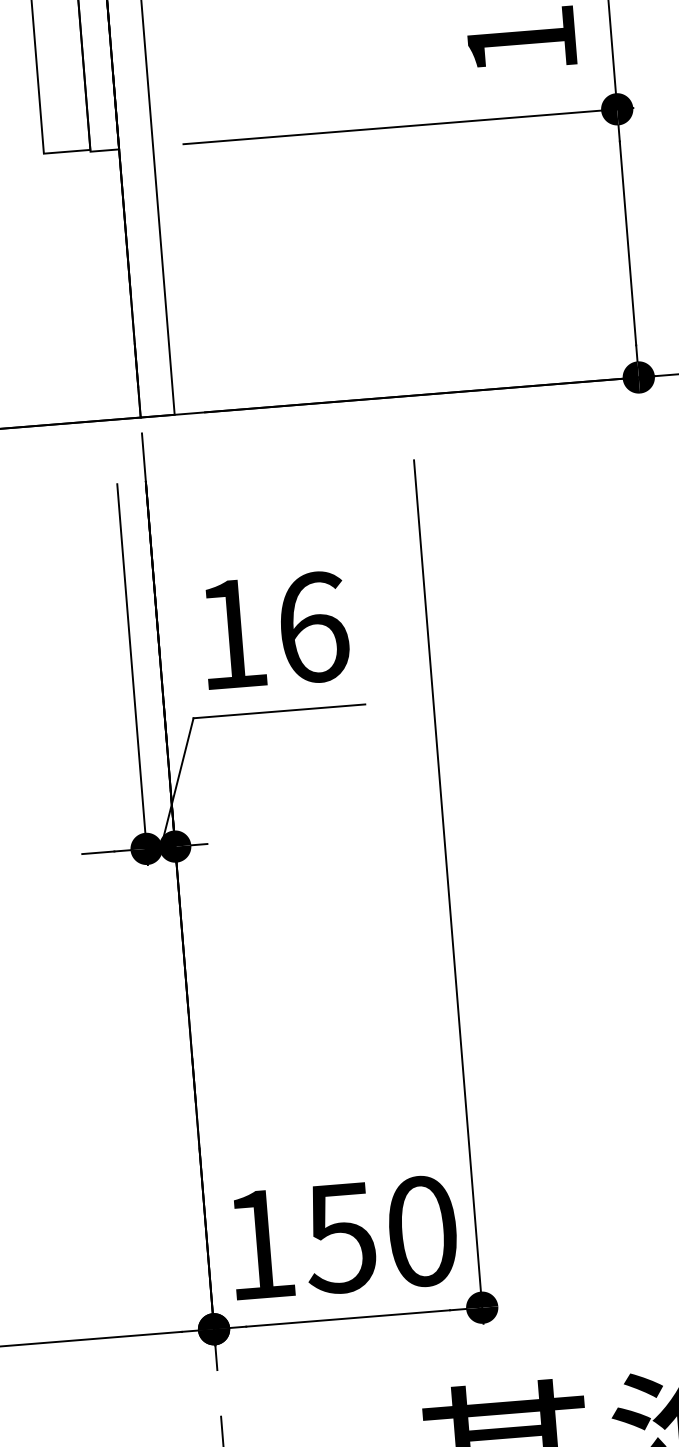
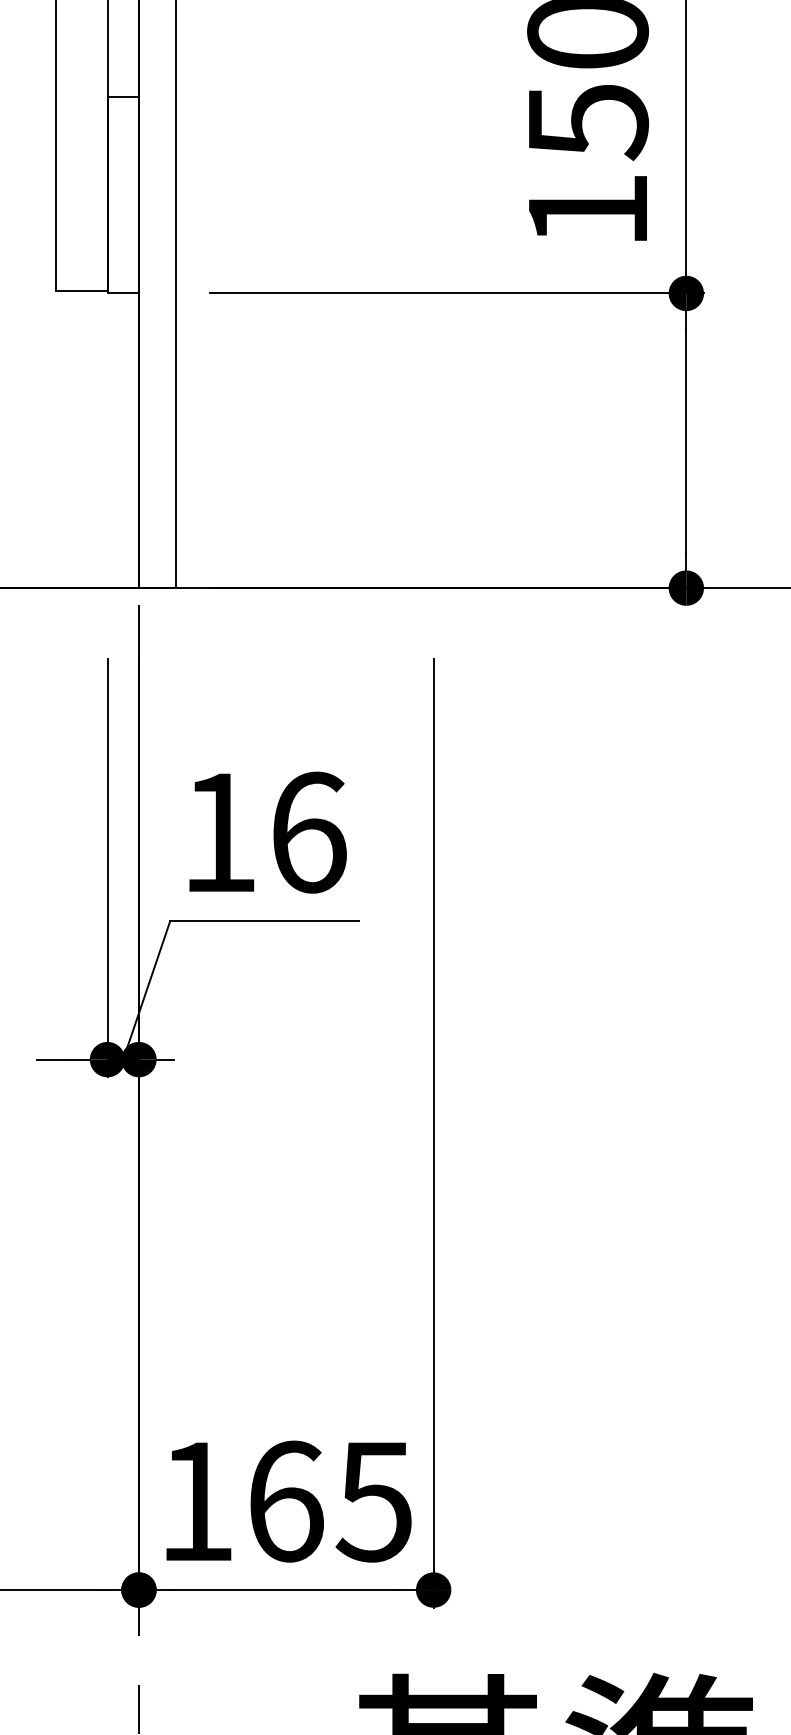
text: (380, 1234) -> (329, 1501), 150 -> 165

